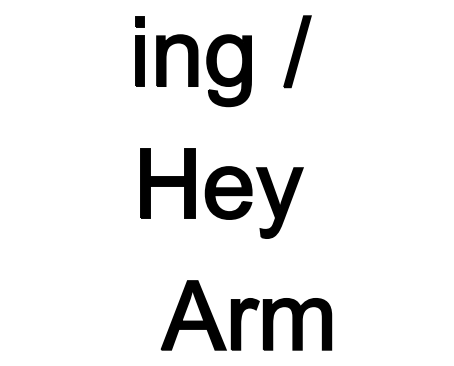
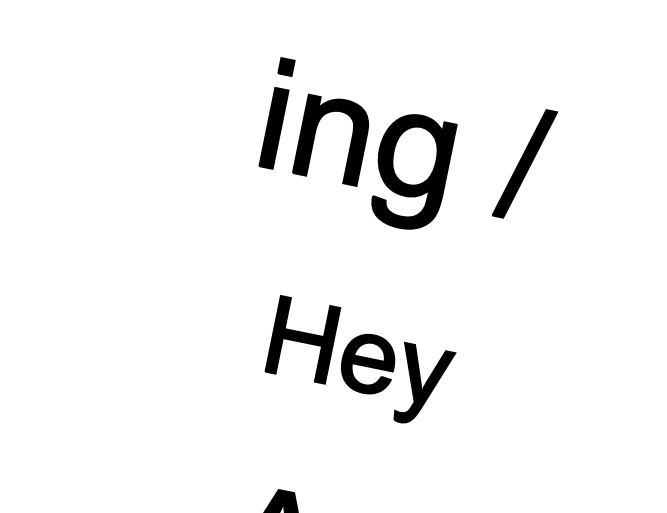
part: (221, 193) -> (359, 362), size x0.7

